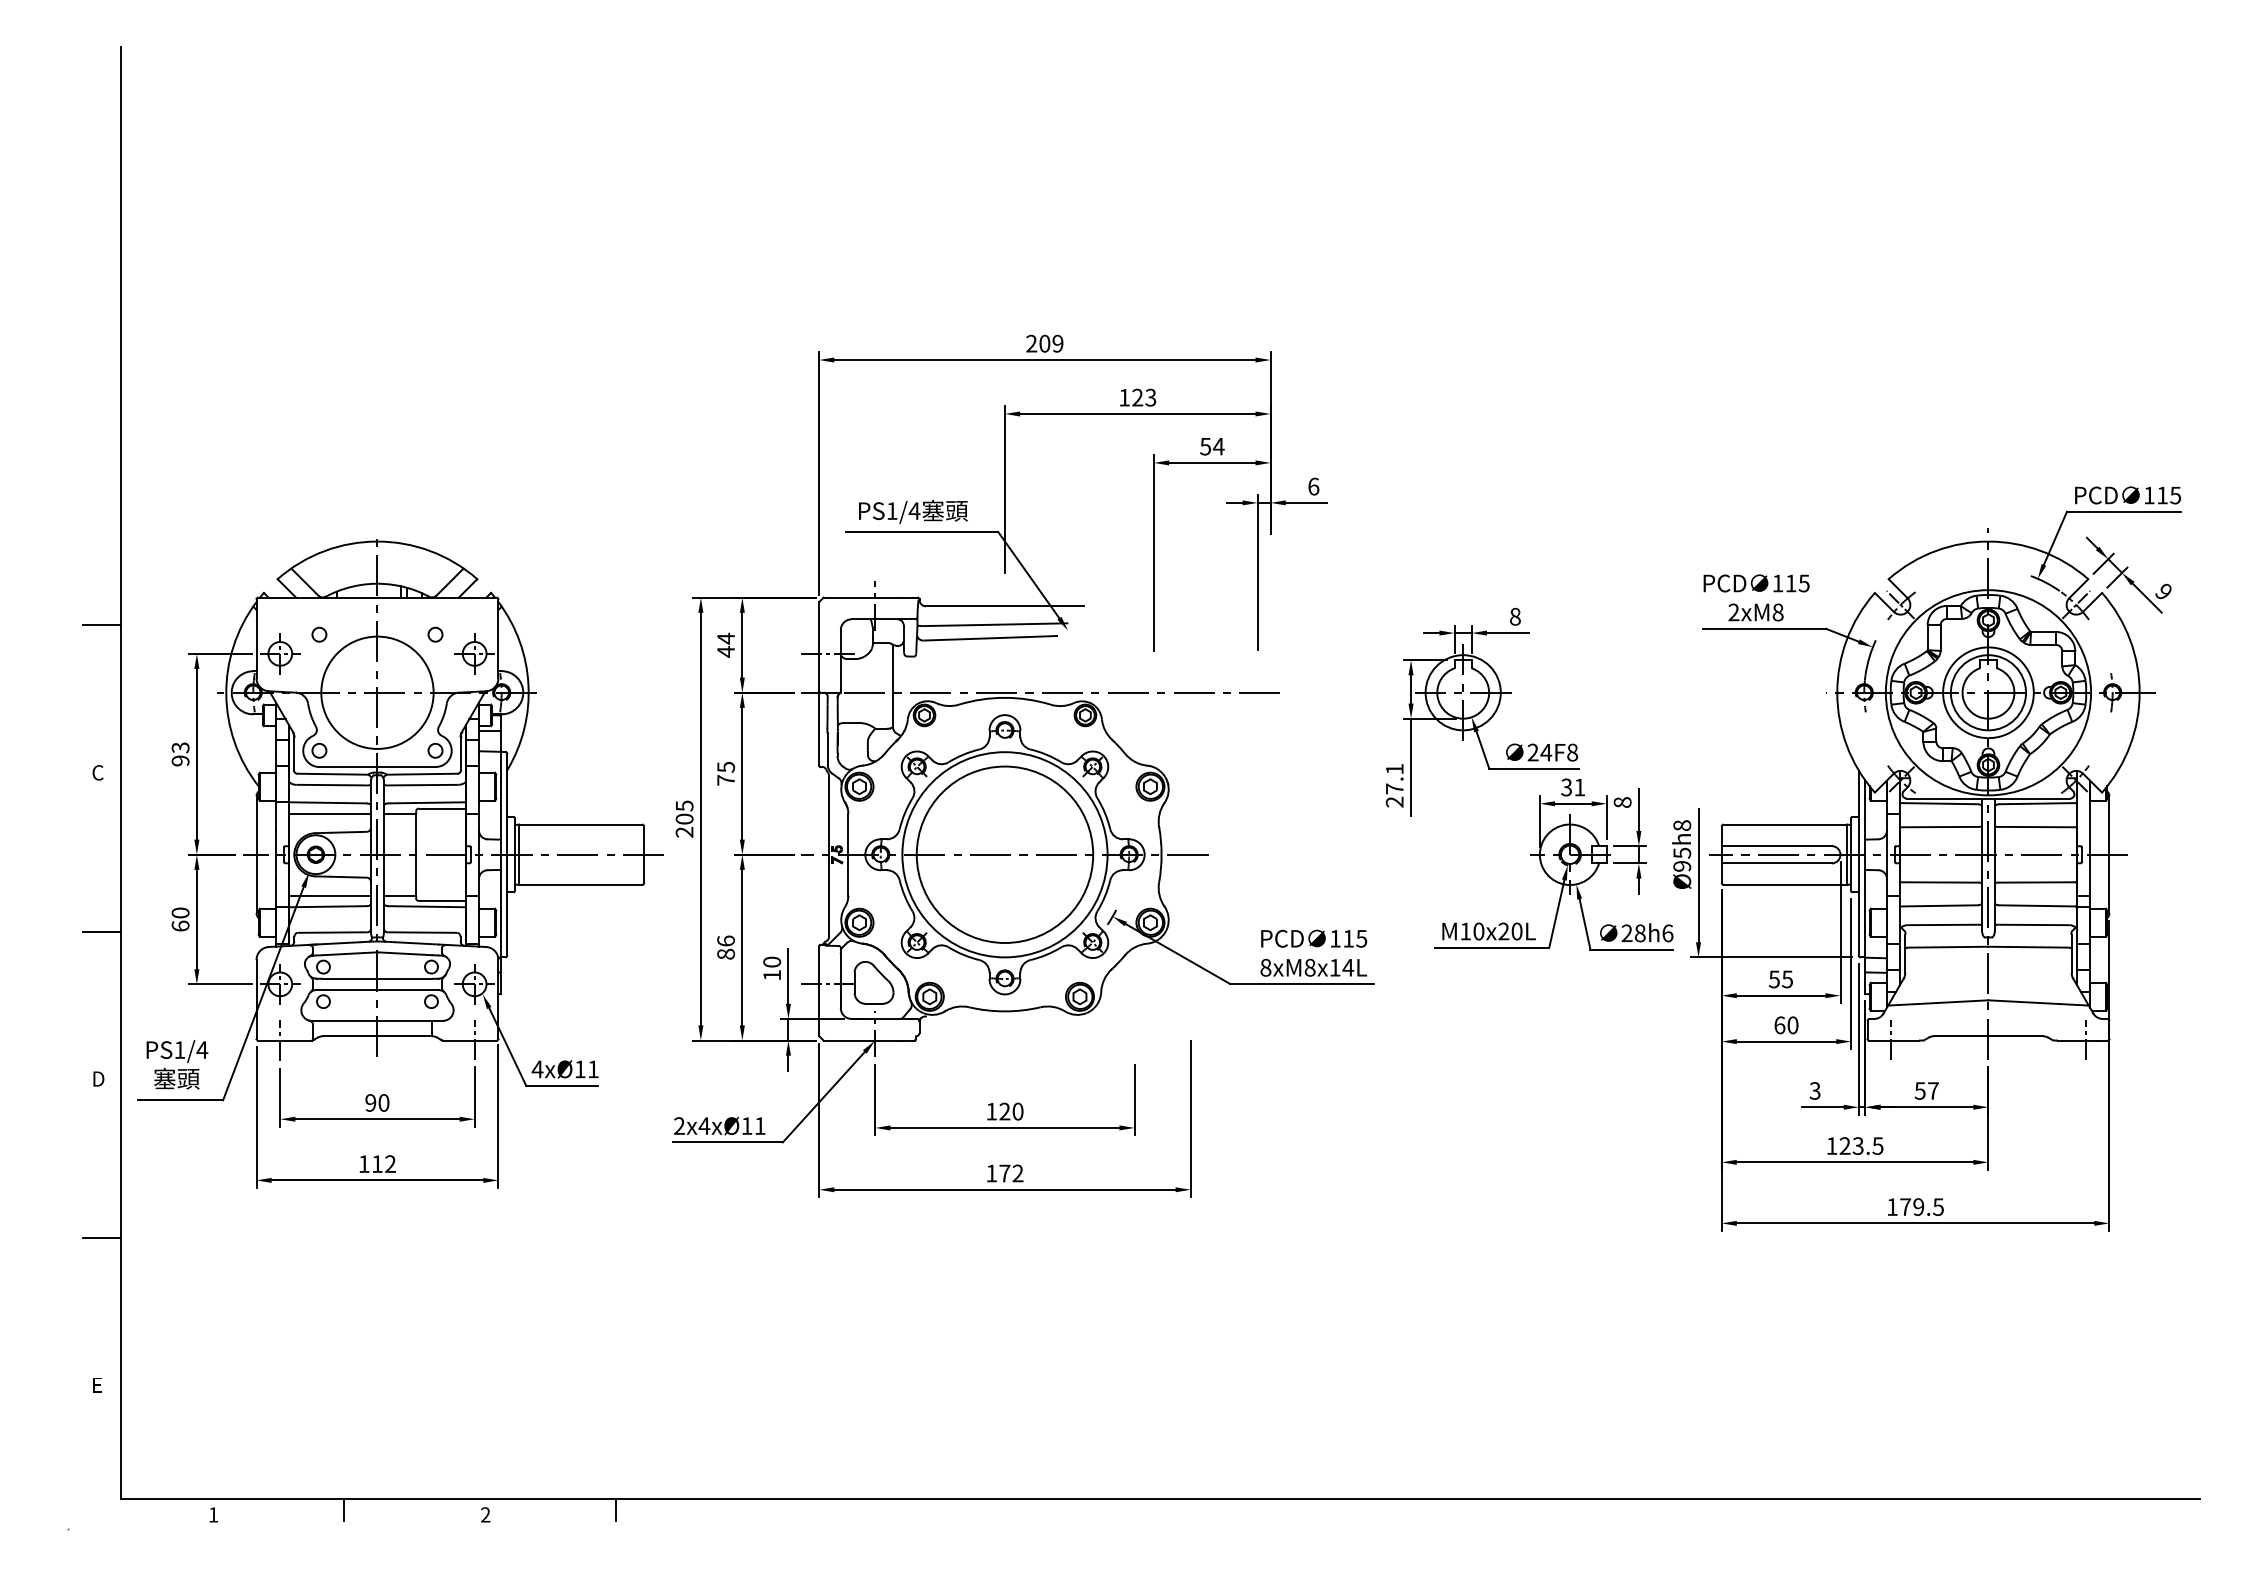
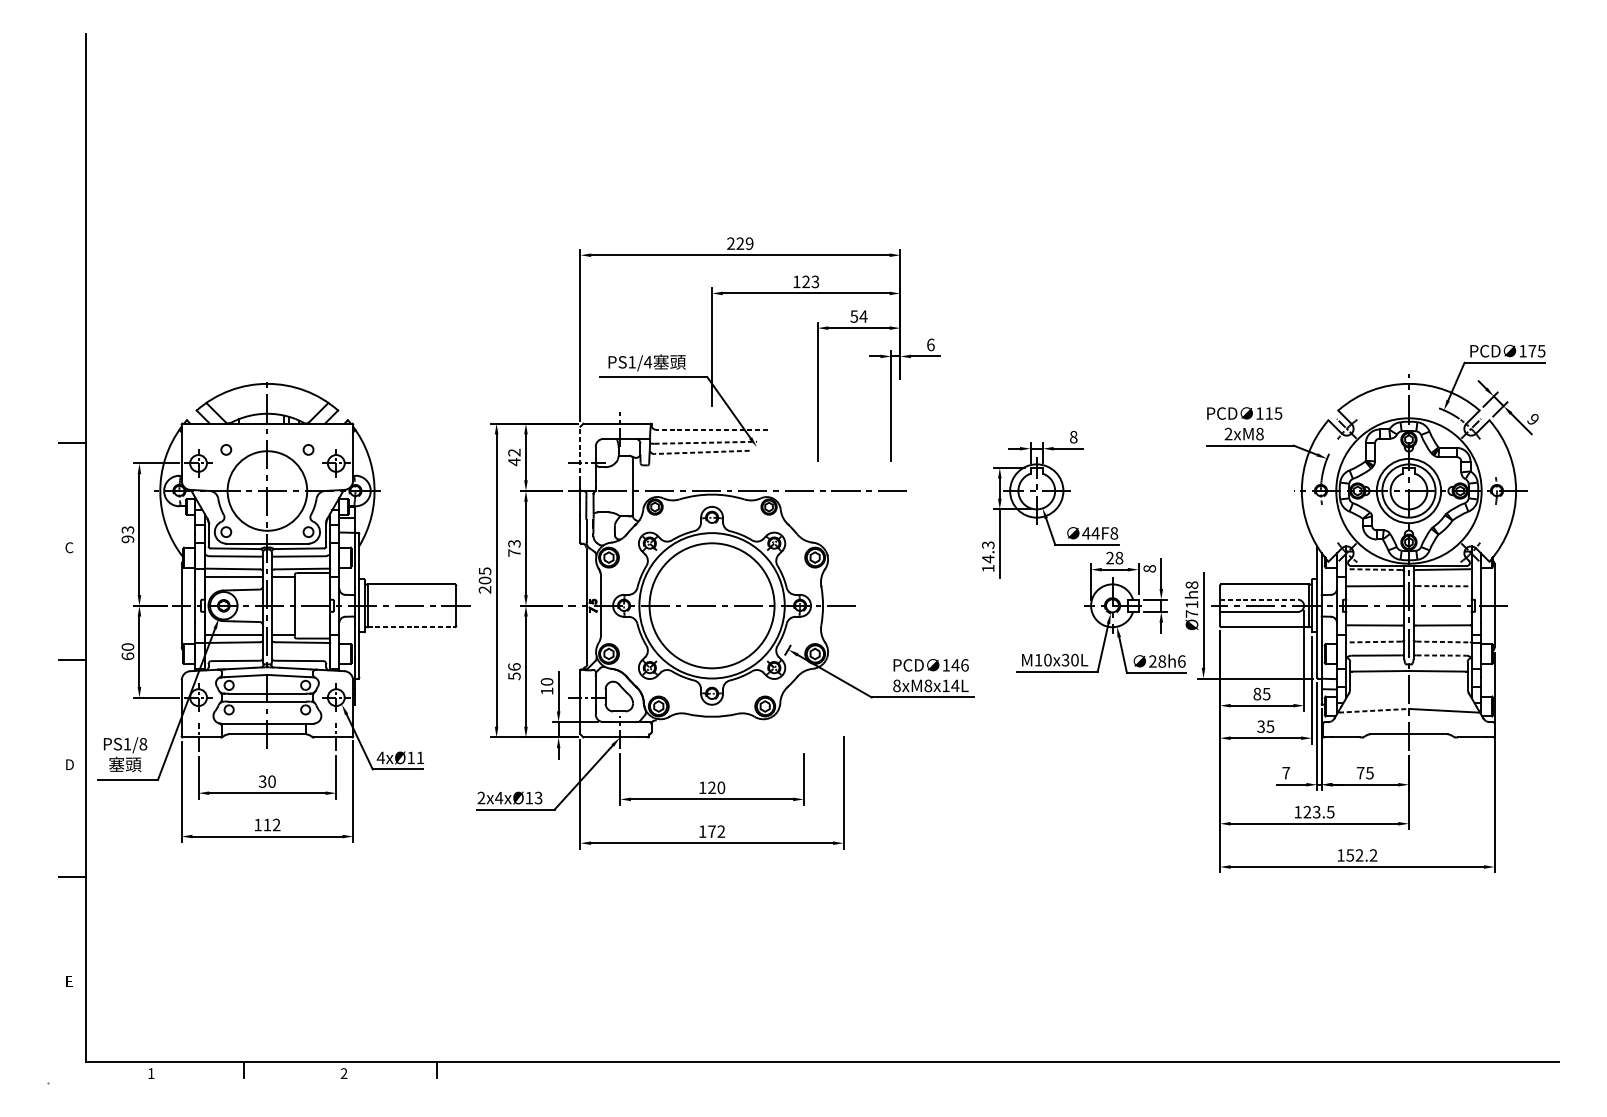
text: (1044, 343) -> (740, 243), 209 -> 229
text: (2162, 495) -> (1532, 351), 115 -> 175
line: (1004, 606) -> (711, 429), solid -> dashed
line: (996, 624) -> (706, 442), solid -> dashed
text: (725, 638) -> (514, 452), 44 -> 42
line: (990, 638) -> (701, 452), solid -> dashed
line: (819, 639) -> (580, 453), solid -> dashed
text: (1533, 752) -> (1086, 533), 24F8 -> 44F8
text: (725, 767) -> (514, 543), 75 -> 73
text: (1394, 785) -> (988, 556), 27.1 -> 14.3
text: (1573, 787) -> (1114, 558), 31 -> 28
line: (1938, 803) -> (1373, 569), solid -> dashed
line: (2038, 827) -> (1444, 586), solid -> dashed
line: (1777, 846) -> (1259, 599), solid -> dashed
text: (1682, 859) -> (1192, 609), Ø95h8 -> Ø71h8
line: (580, 885) -> (411, 627), solid -> dashed
line: (1938, 905) -> (1373, 641), solid -> dashed
line: (2038, 905) -> (1444, 641), solid -> dashed
line: (2034, 924) -> (1441, 655), solid -> dashed
text: (1503, 931) -> (1065, 660), M10x20L -> M10x30L
text: (1354, 938) -> (959, 665), 115 -> 146
text: (725, 953) -> (514, 675), 86 -> 56
text: (1773, 979) -> (1256, 694), 55 -> 85
line: (1939, 1002) -> (1374, 710), solid -> dashed
text: (1786, 1025) -> (1265, 726), 60 -> 35
line: (1891, 1039) -> (1340, 736), removed
line: (2085, 1039) -> (1477, 736), removed
text: (202, 1050) -> (143, 744), PS1/4 -> PS1/8
text: (1814, 1090) -> (1285, 772), 3 -> 7
text: (1926, 1090) -> (1365, 772), 57 -> 75
text: (370, 1102) -> (262, 781), 90 -> 30
text: (759, 1125) -> (538, 797), 2x4xØ11 -> 2x4xØ13
text: (1921, 1207) -> (1361, 855), 179.5 -> 152.2

